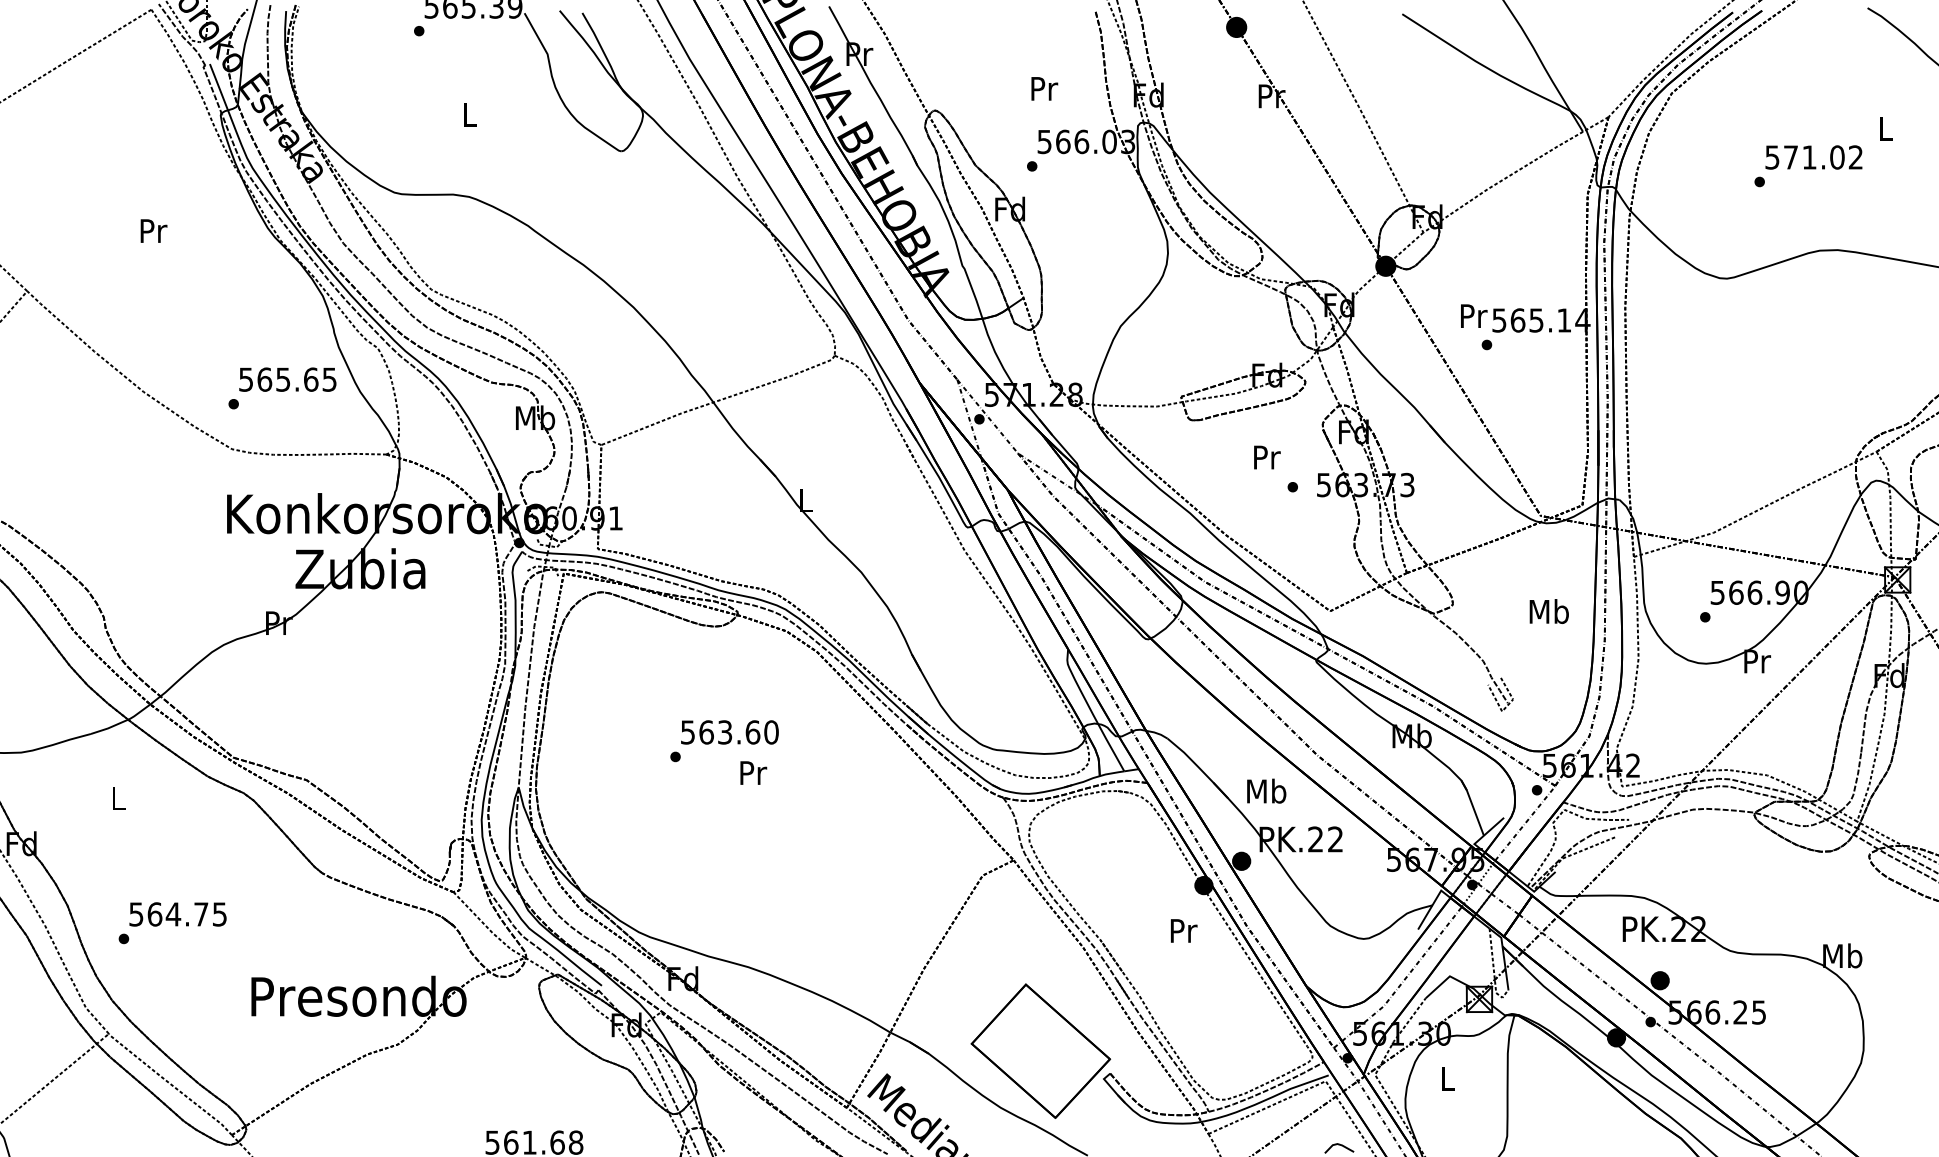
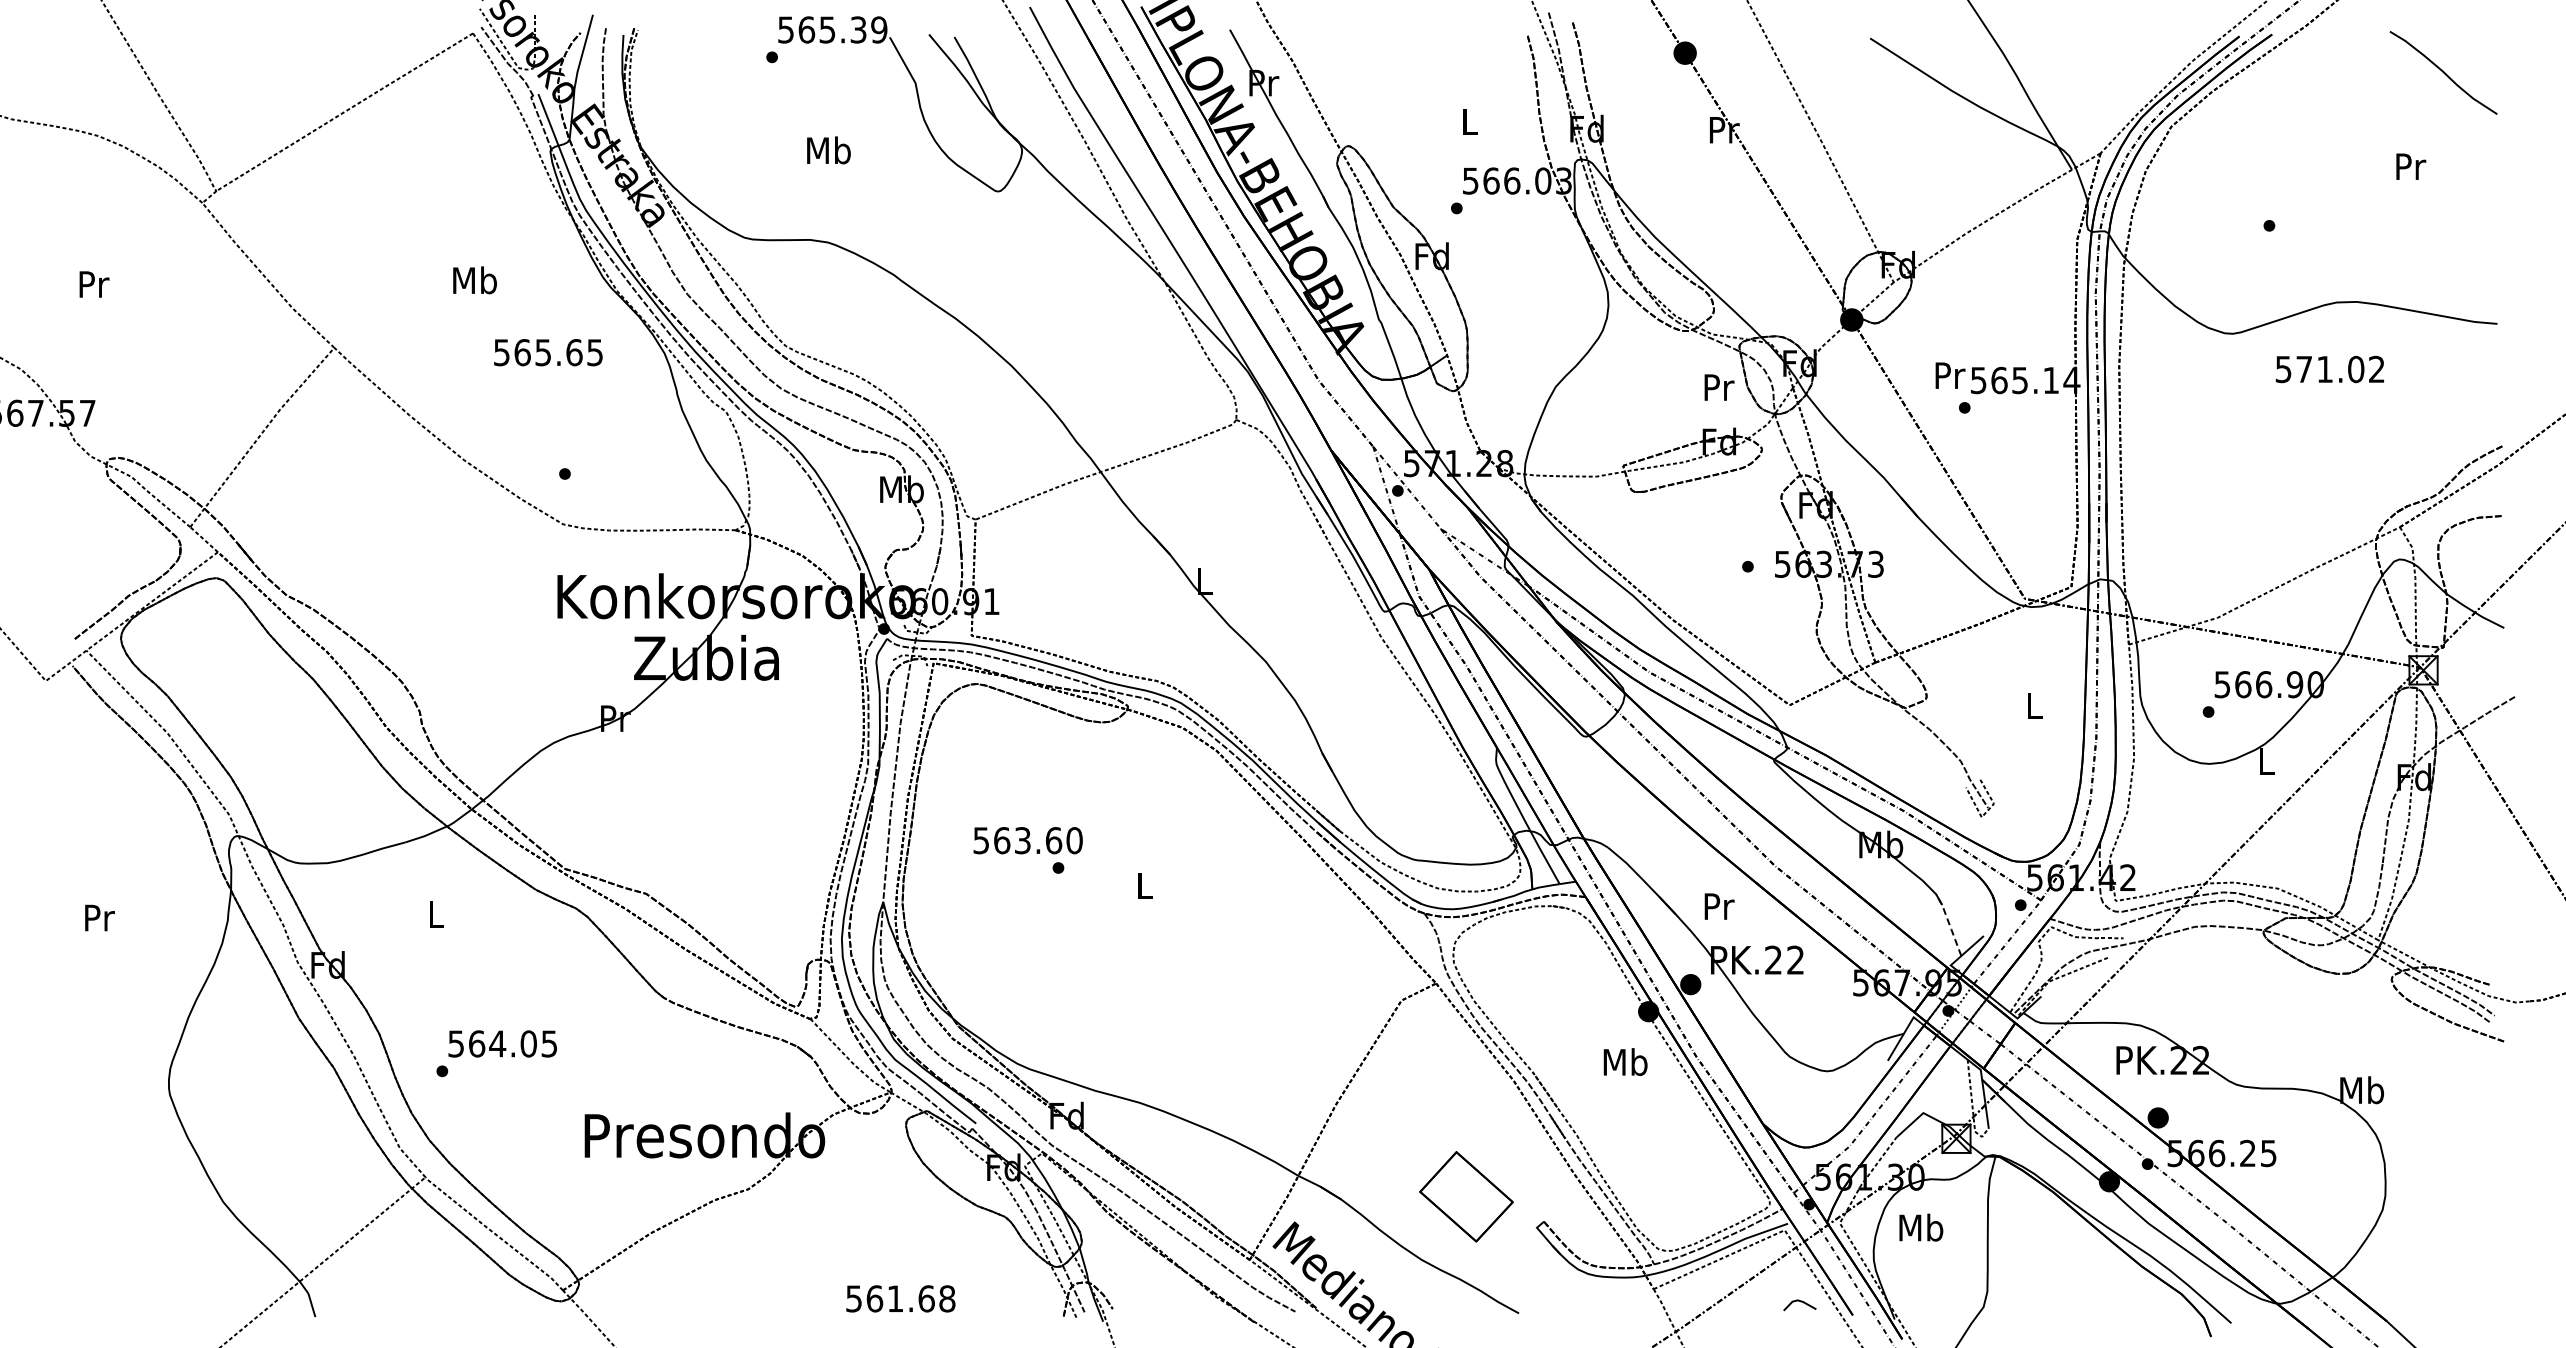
text: (1044, 88) -> (1470, 121), Pr -> L
text: (469, 114) -> (828, 150), L -> Mb
text: (1886, 128) -> (2411, 166), L -> Pr
text: (1813, 157) -> (2329, 369), moved
text: (152, 230) -> (474, 280), Pr -> Mb
text: (287, 379) -> (548, 352), moved
text: (1267, 457) -> (1719, 387), moved
text: (1549, 611) -> (2034, 705), Mb -> L
text: (1758, 661) -> (2267, 761), Pr -> L
text: (729, 732) -> (1027, 840), moved
text: (753, 772) -> (1145, 885), Pr -> L
text: (1266, 791) -> (1718, 906), Mb -> Pr
line: (1473, 807) -> (1949, 924), solid -> dashed
text: (201, 914) -> (528, 1043), 564.75 -> 564.05
text: (1183, 930) -> (1625, 1061), Pr -> Mb
part: (1040, 1051) -> (1466, 1196), size x0.6
text: (1448, 1078) -> (1921, 1227), L -> Mb

